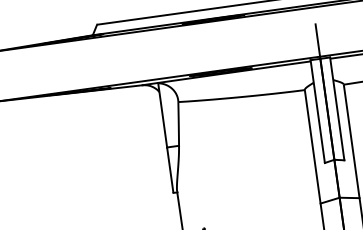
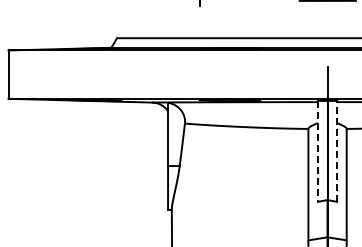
line: (337, 107) -> (337, 150), solid -> dashed
line: (317, 111) -> (317, 151), solid -> dashed

